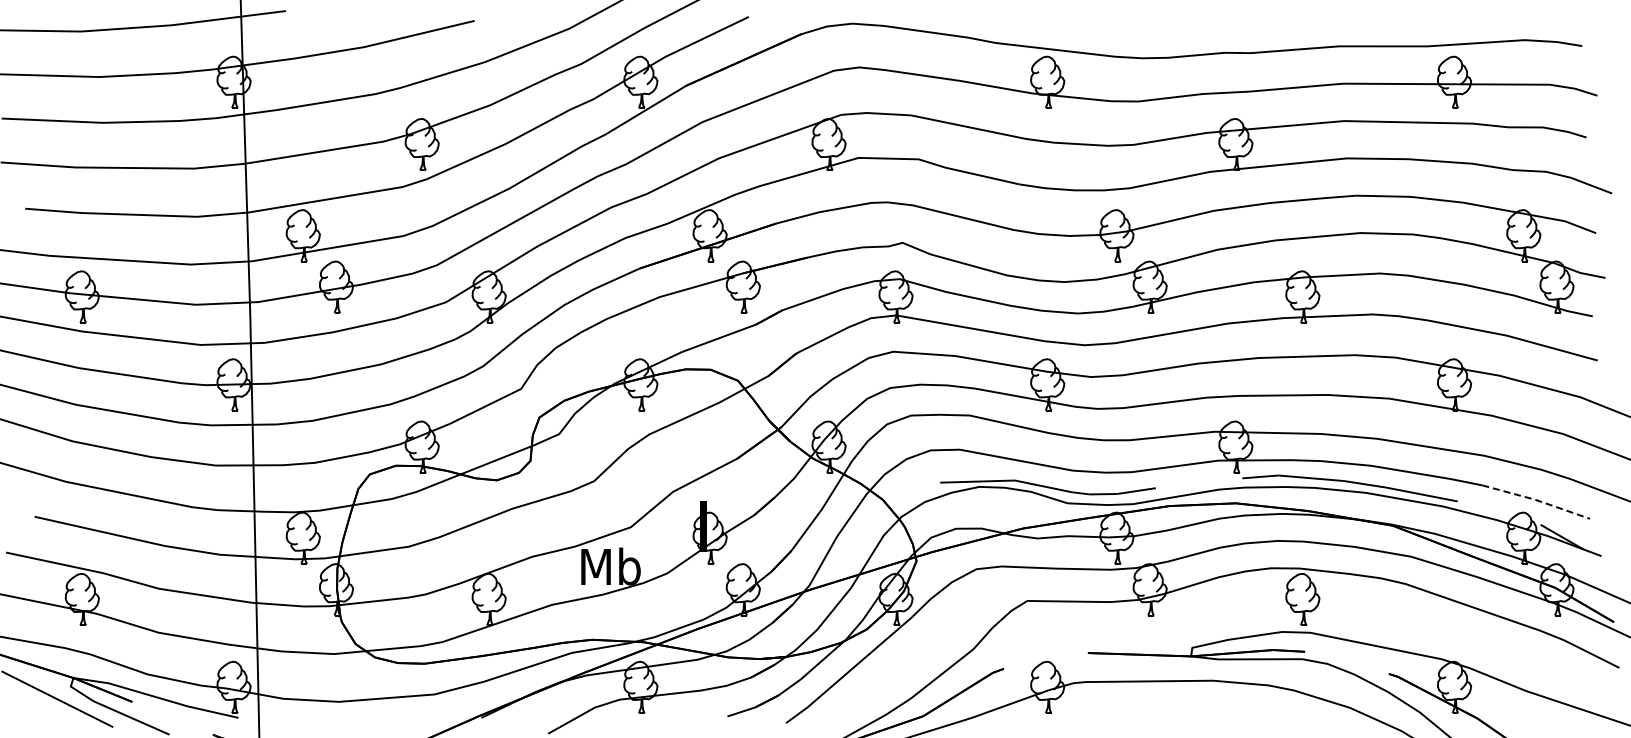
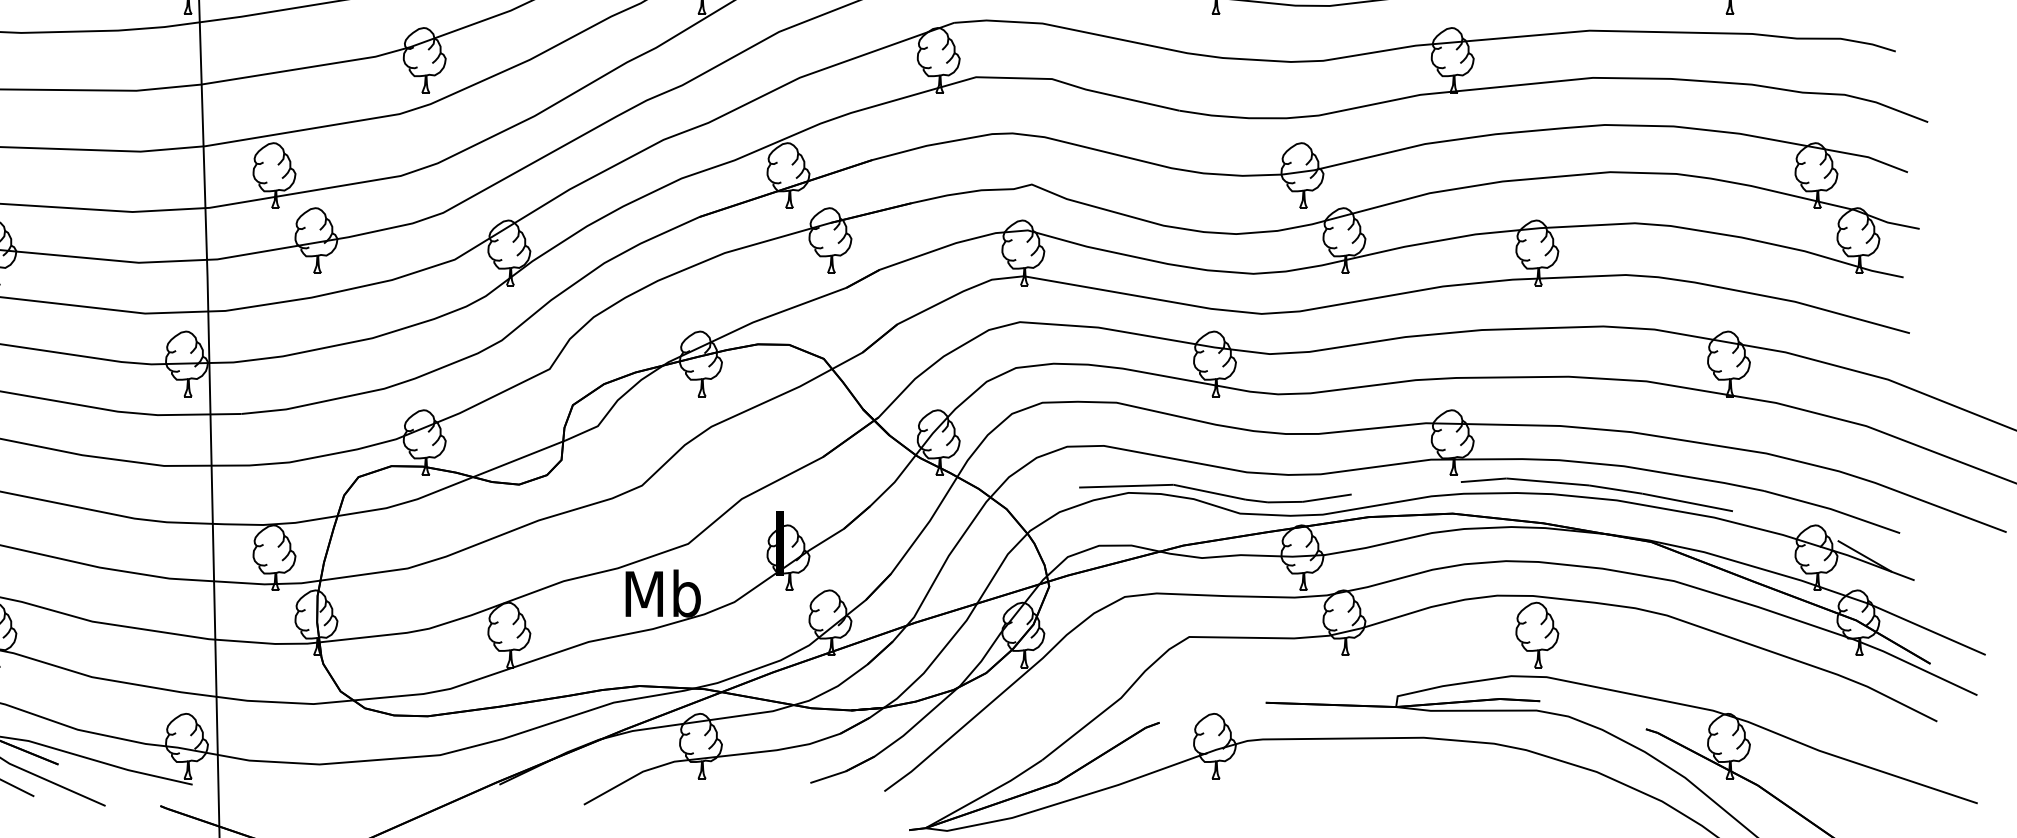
line: (1536, 500) -> (1832, 510), dashed -> solid

